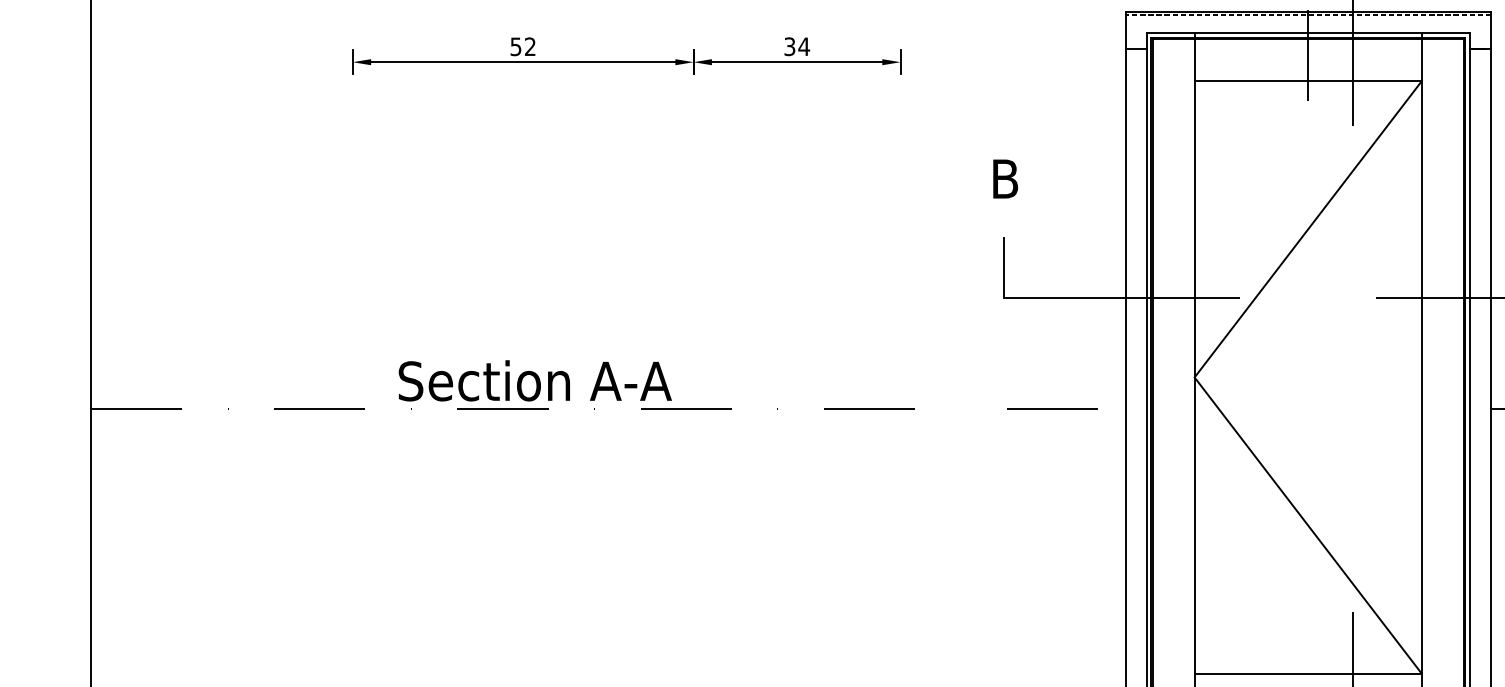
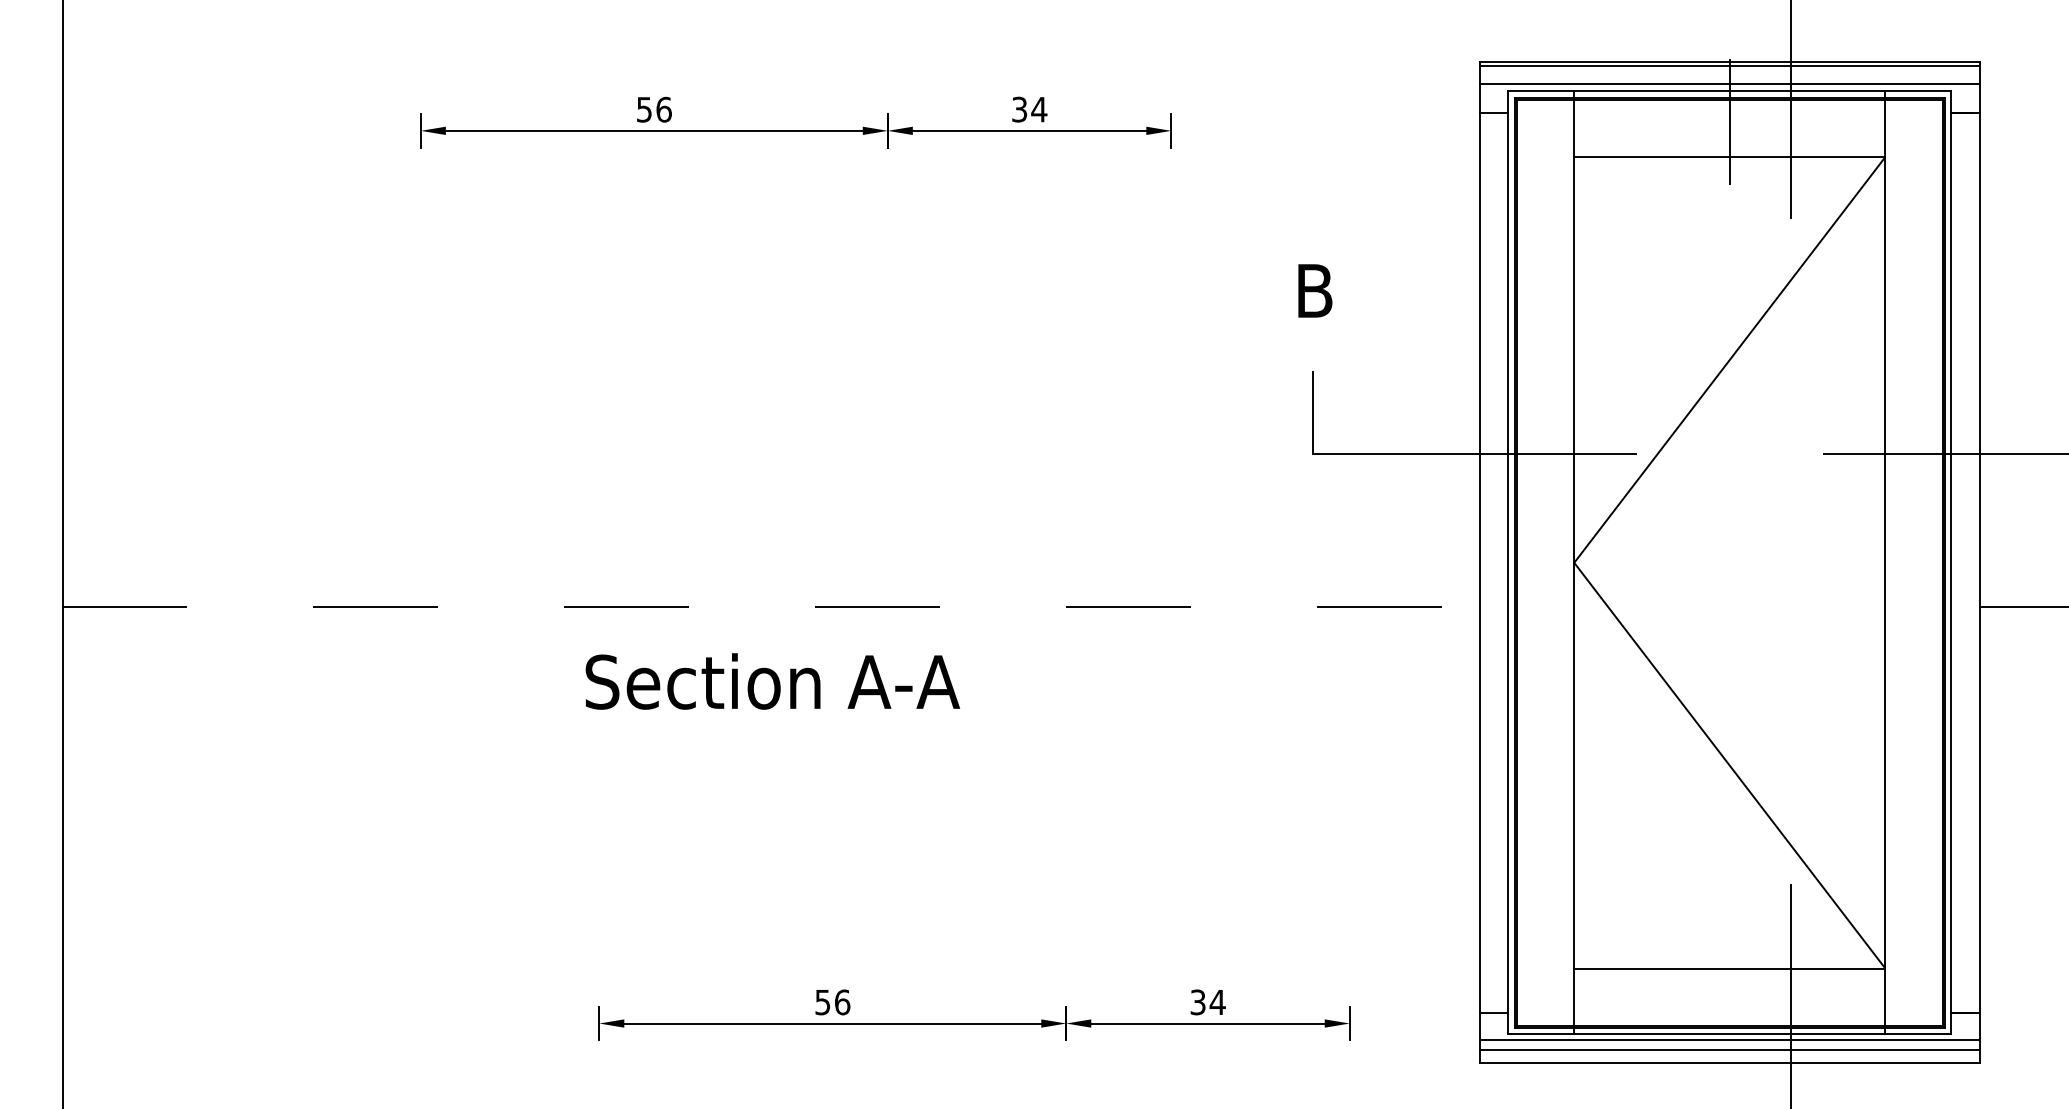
line: (1307, 15) -> (1729, 66), dashed -> solid
line: (1307, 28) -> (1729, 84), added
text: (529, 46) -> (663, 109), 52 -> 56
text: (535, 380) -> (772, 681), moved

